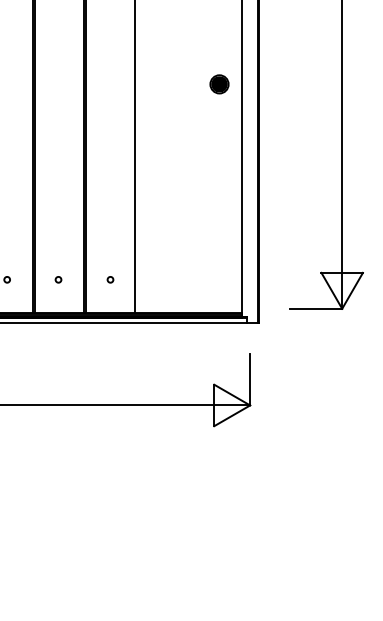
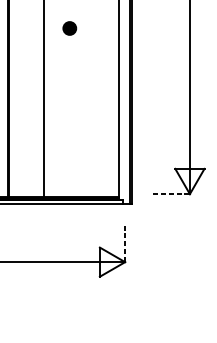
part: (219, 84) -> (69, 28), moved
circle: (110, 279) -> (26, 173), removed
line: (316, 308) -> (171, 193), solid -> dashed
line: (250, 379) -> (125, 243), solid -> dashed

